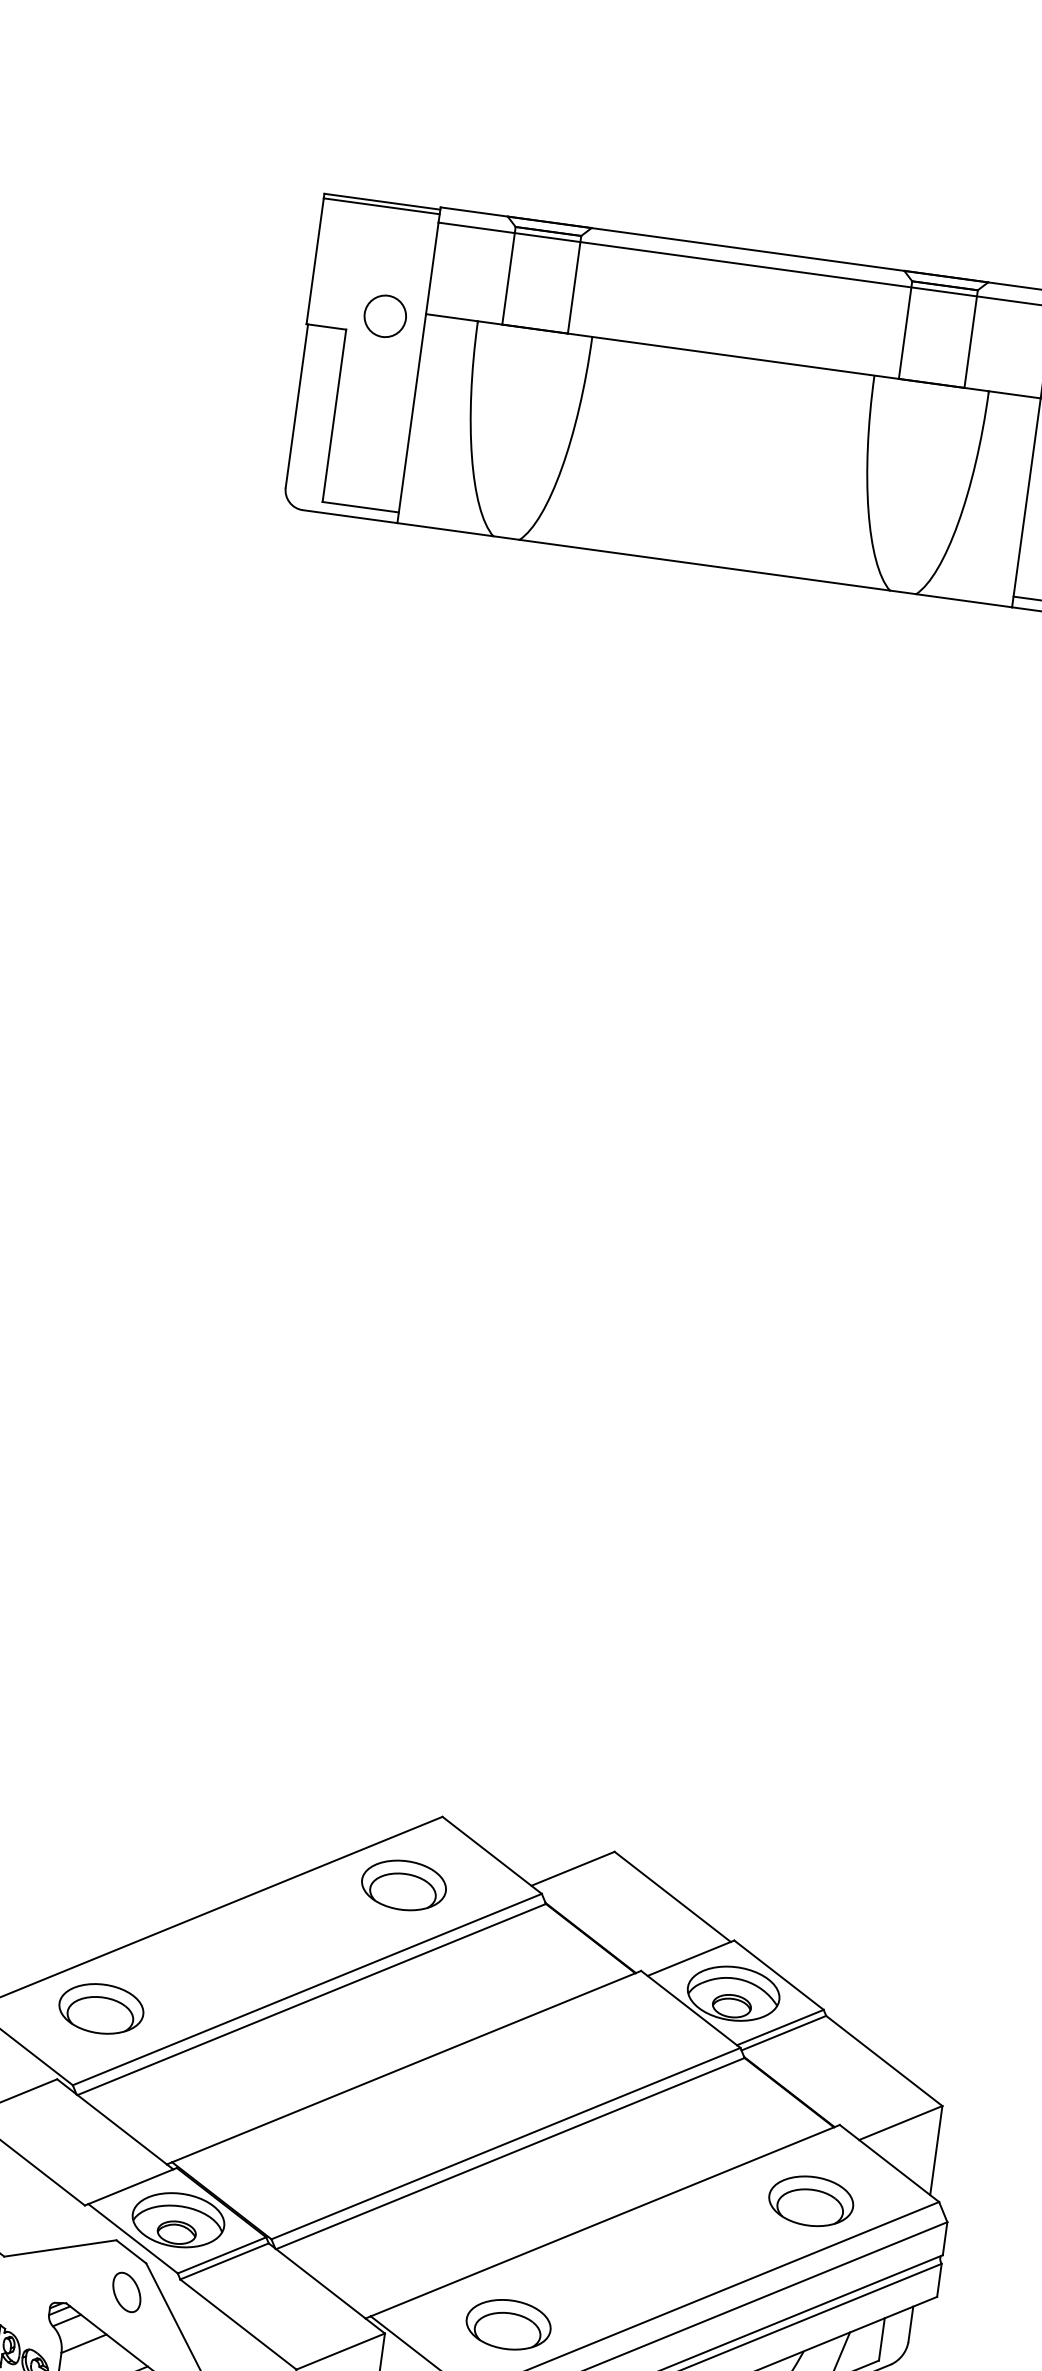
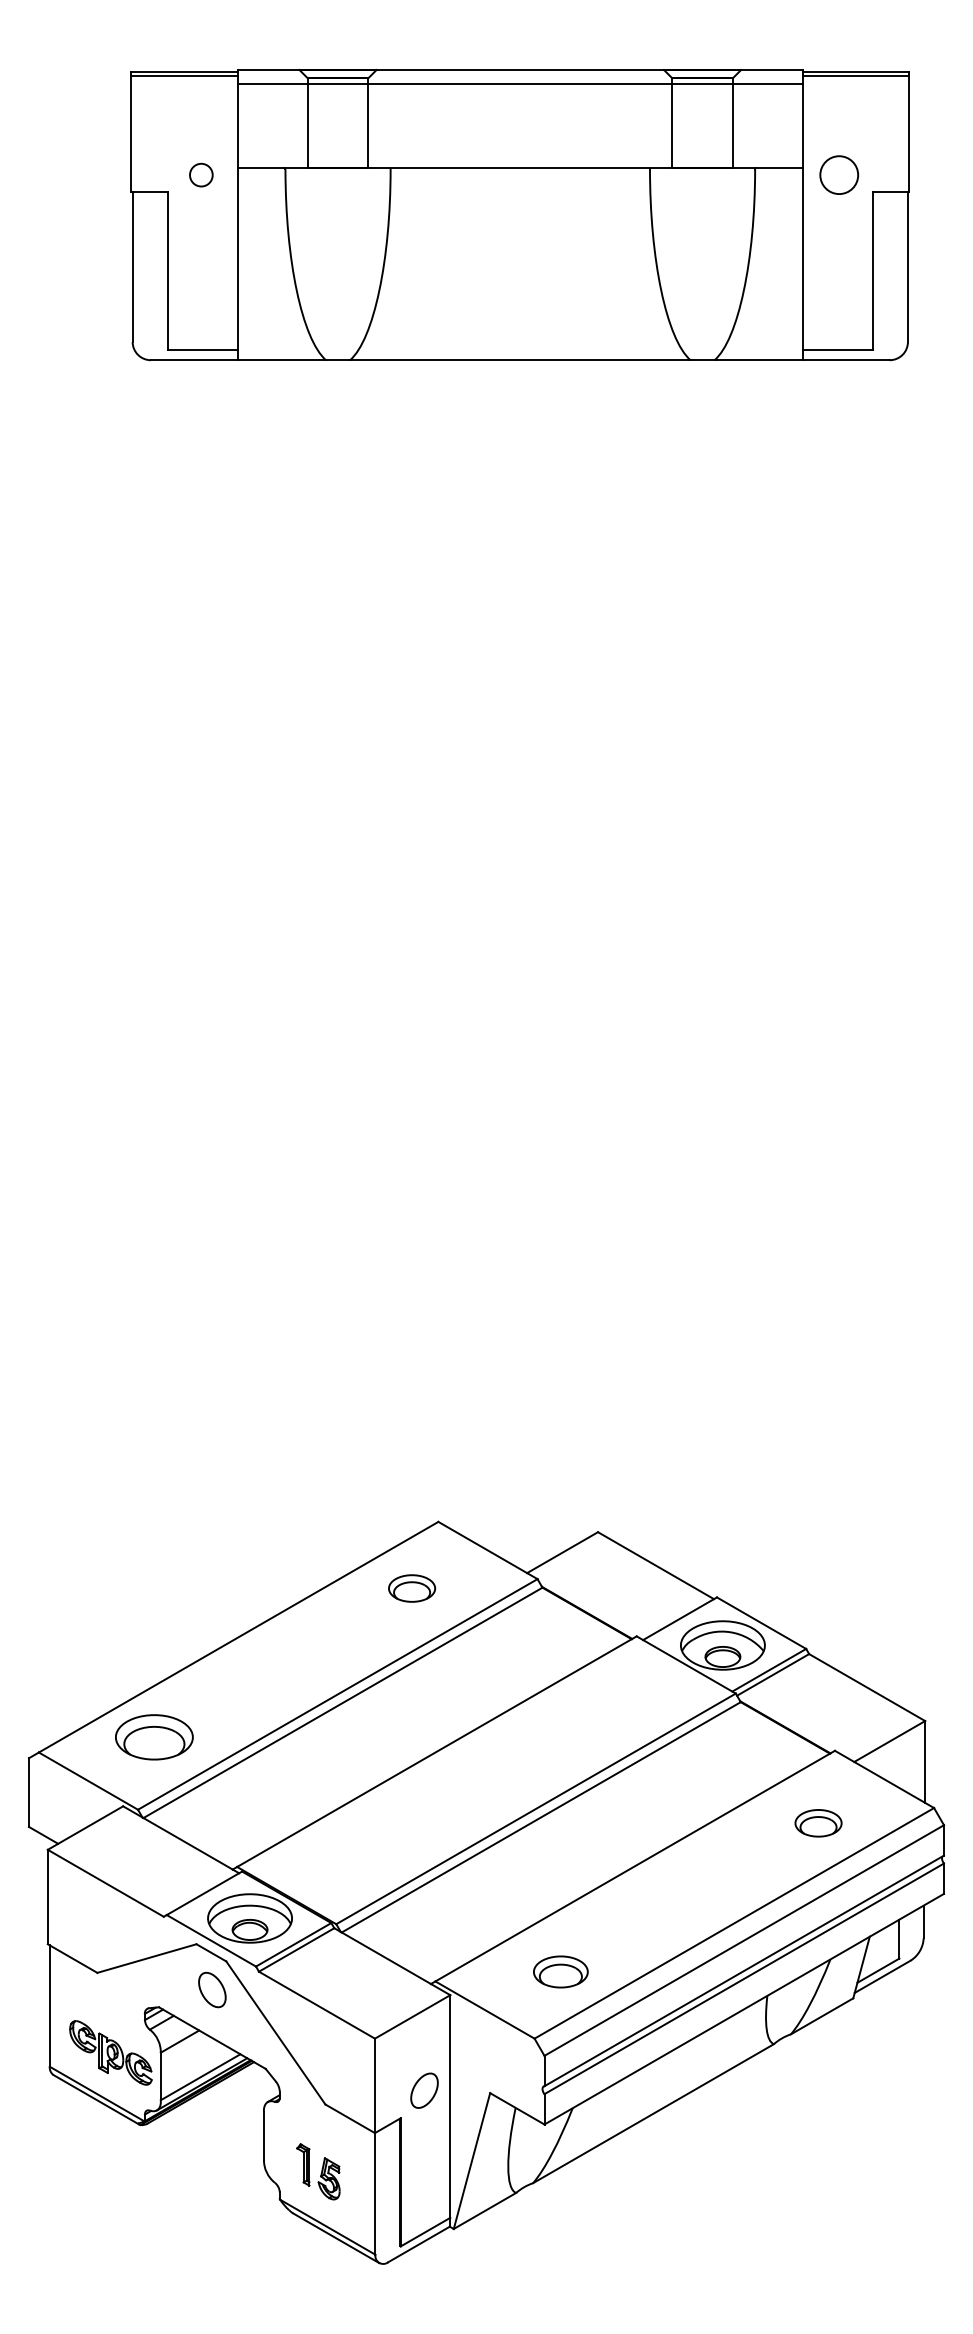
circle: (385, 316) -> (201, 175), size x0.6
part: (403, 1885) -> (411, 1588), size x0.6
part: (811, 2201) -> (818, 1823), size x0.6
part: (508, 2324) -> (560, 1971), size x0.7

